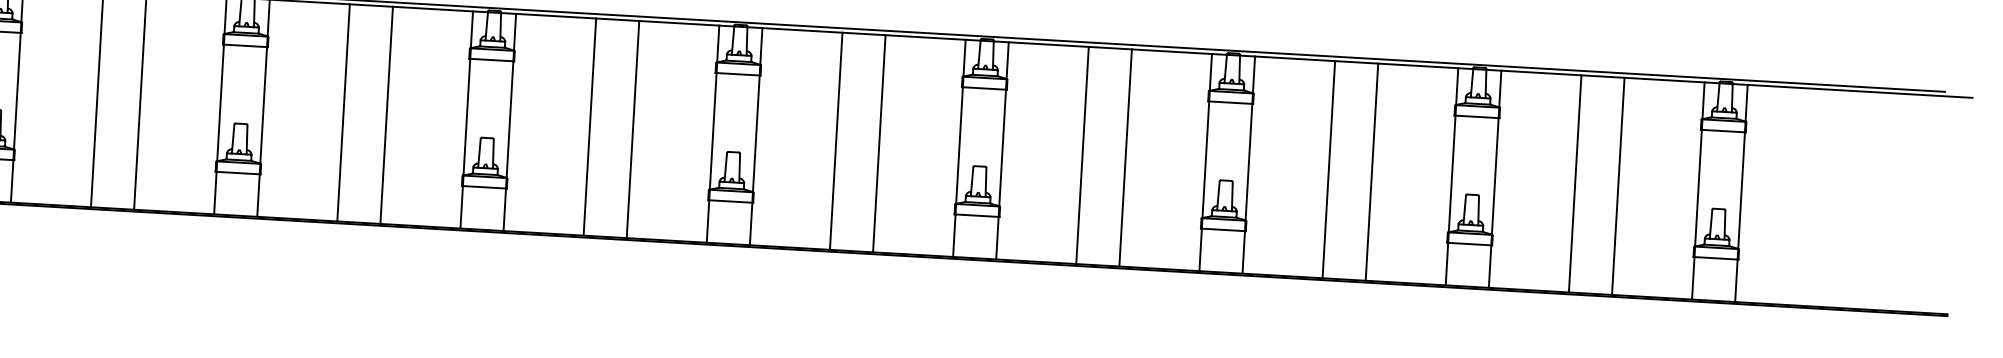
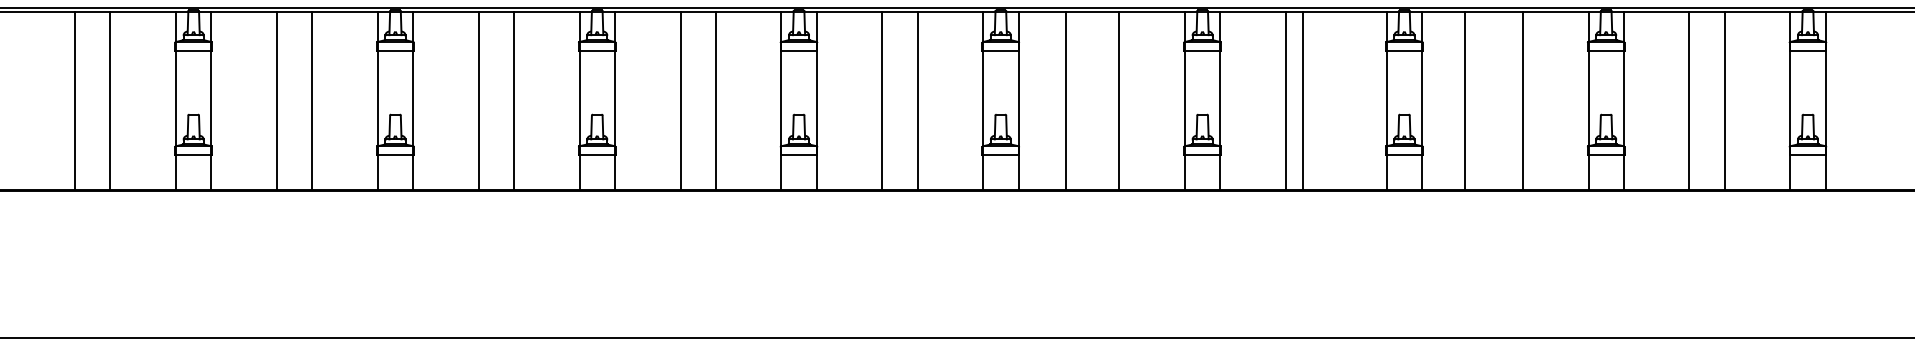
line: (836, 140) -> (1066, 100), moved
line: (1126, 157) -> (1303, 100), moved
line: (1328, 169) -> (1464, 100), moved

